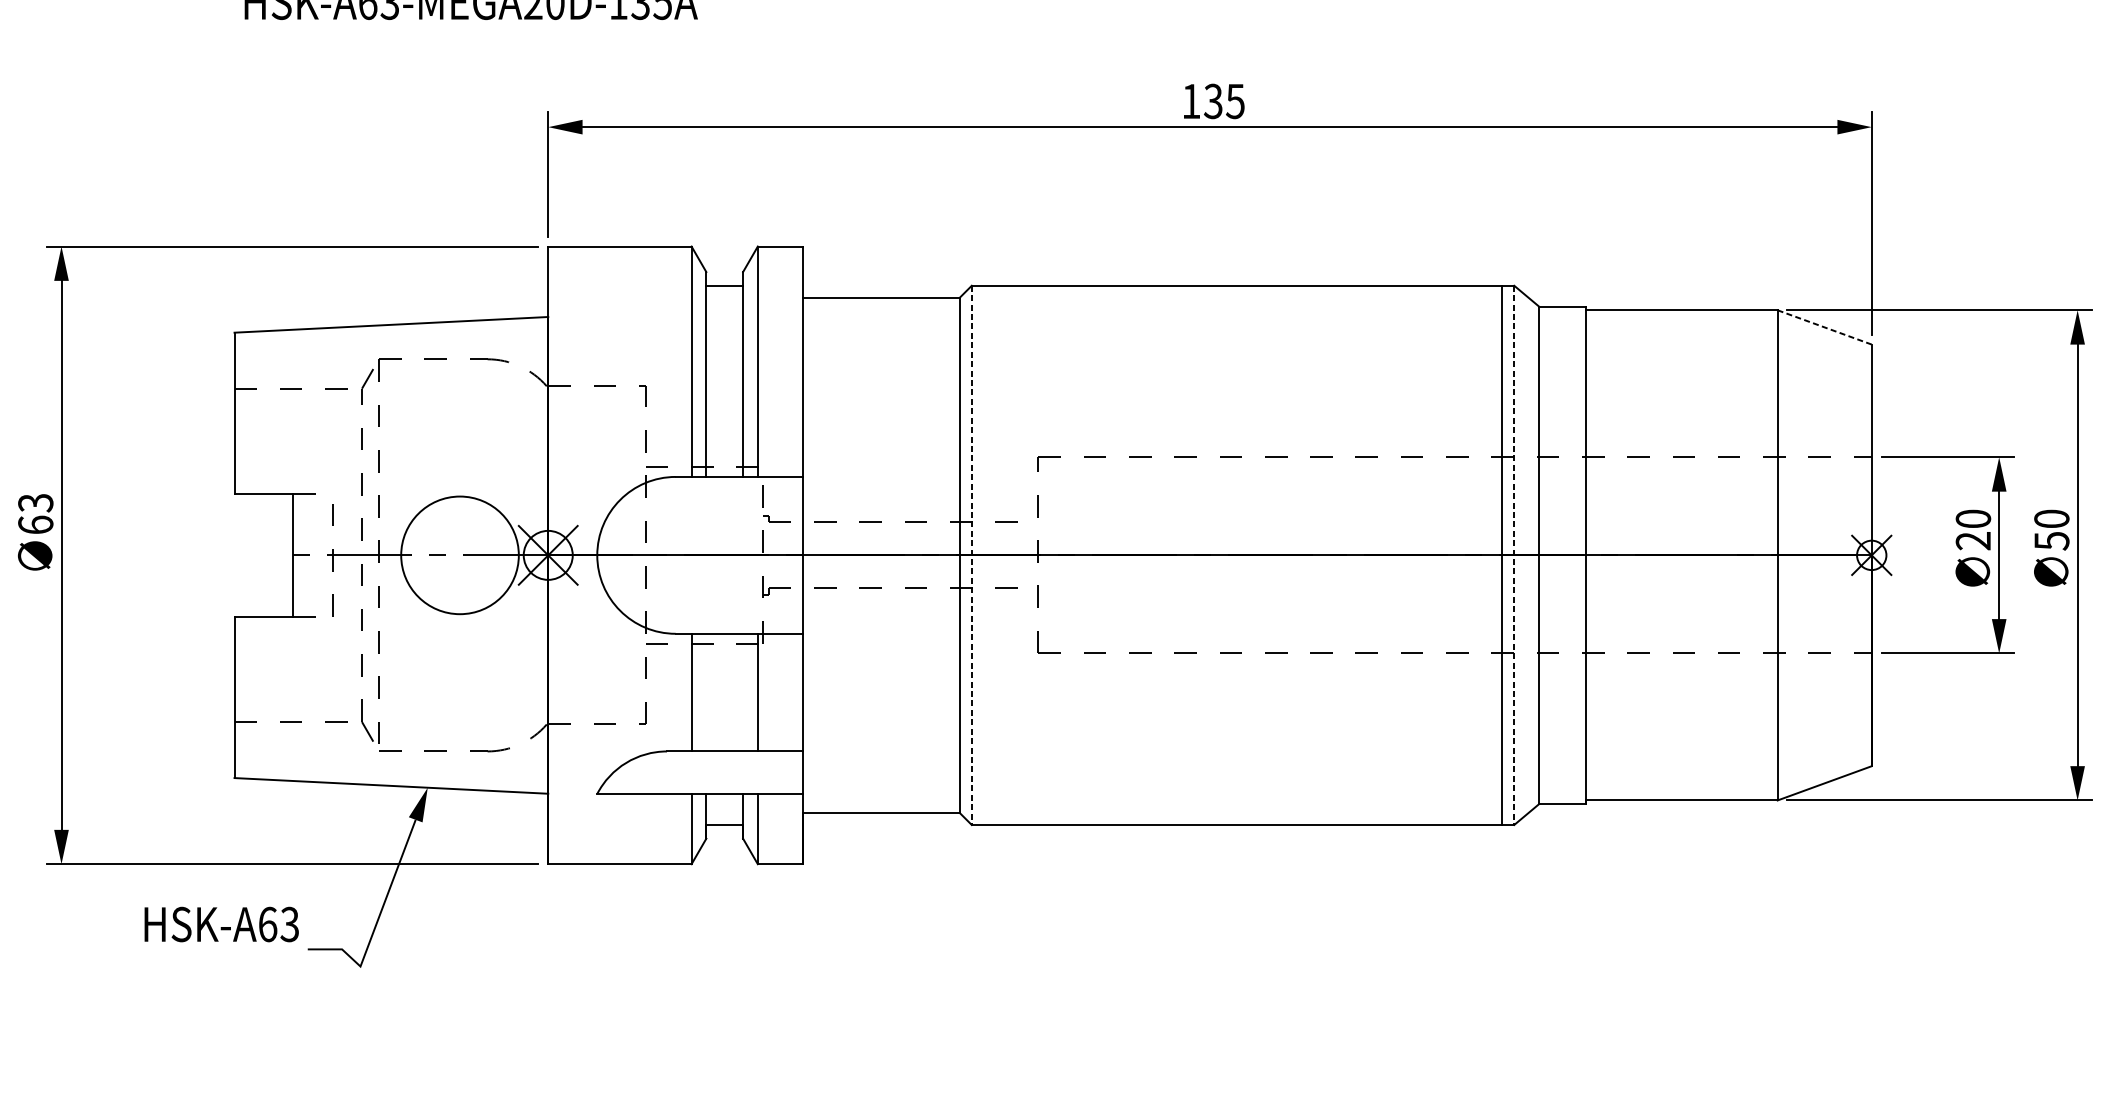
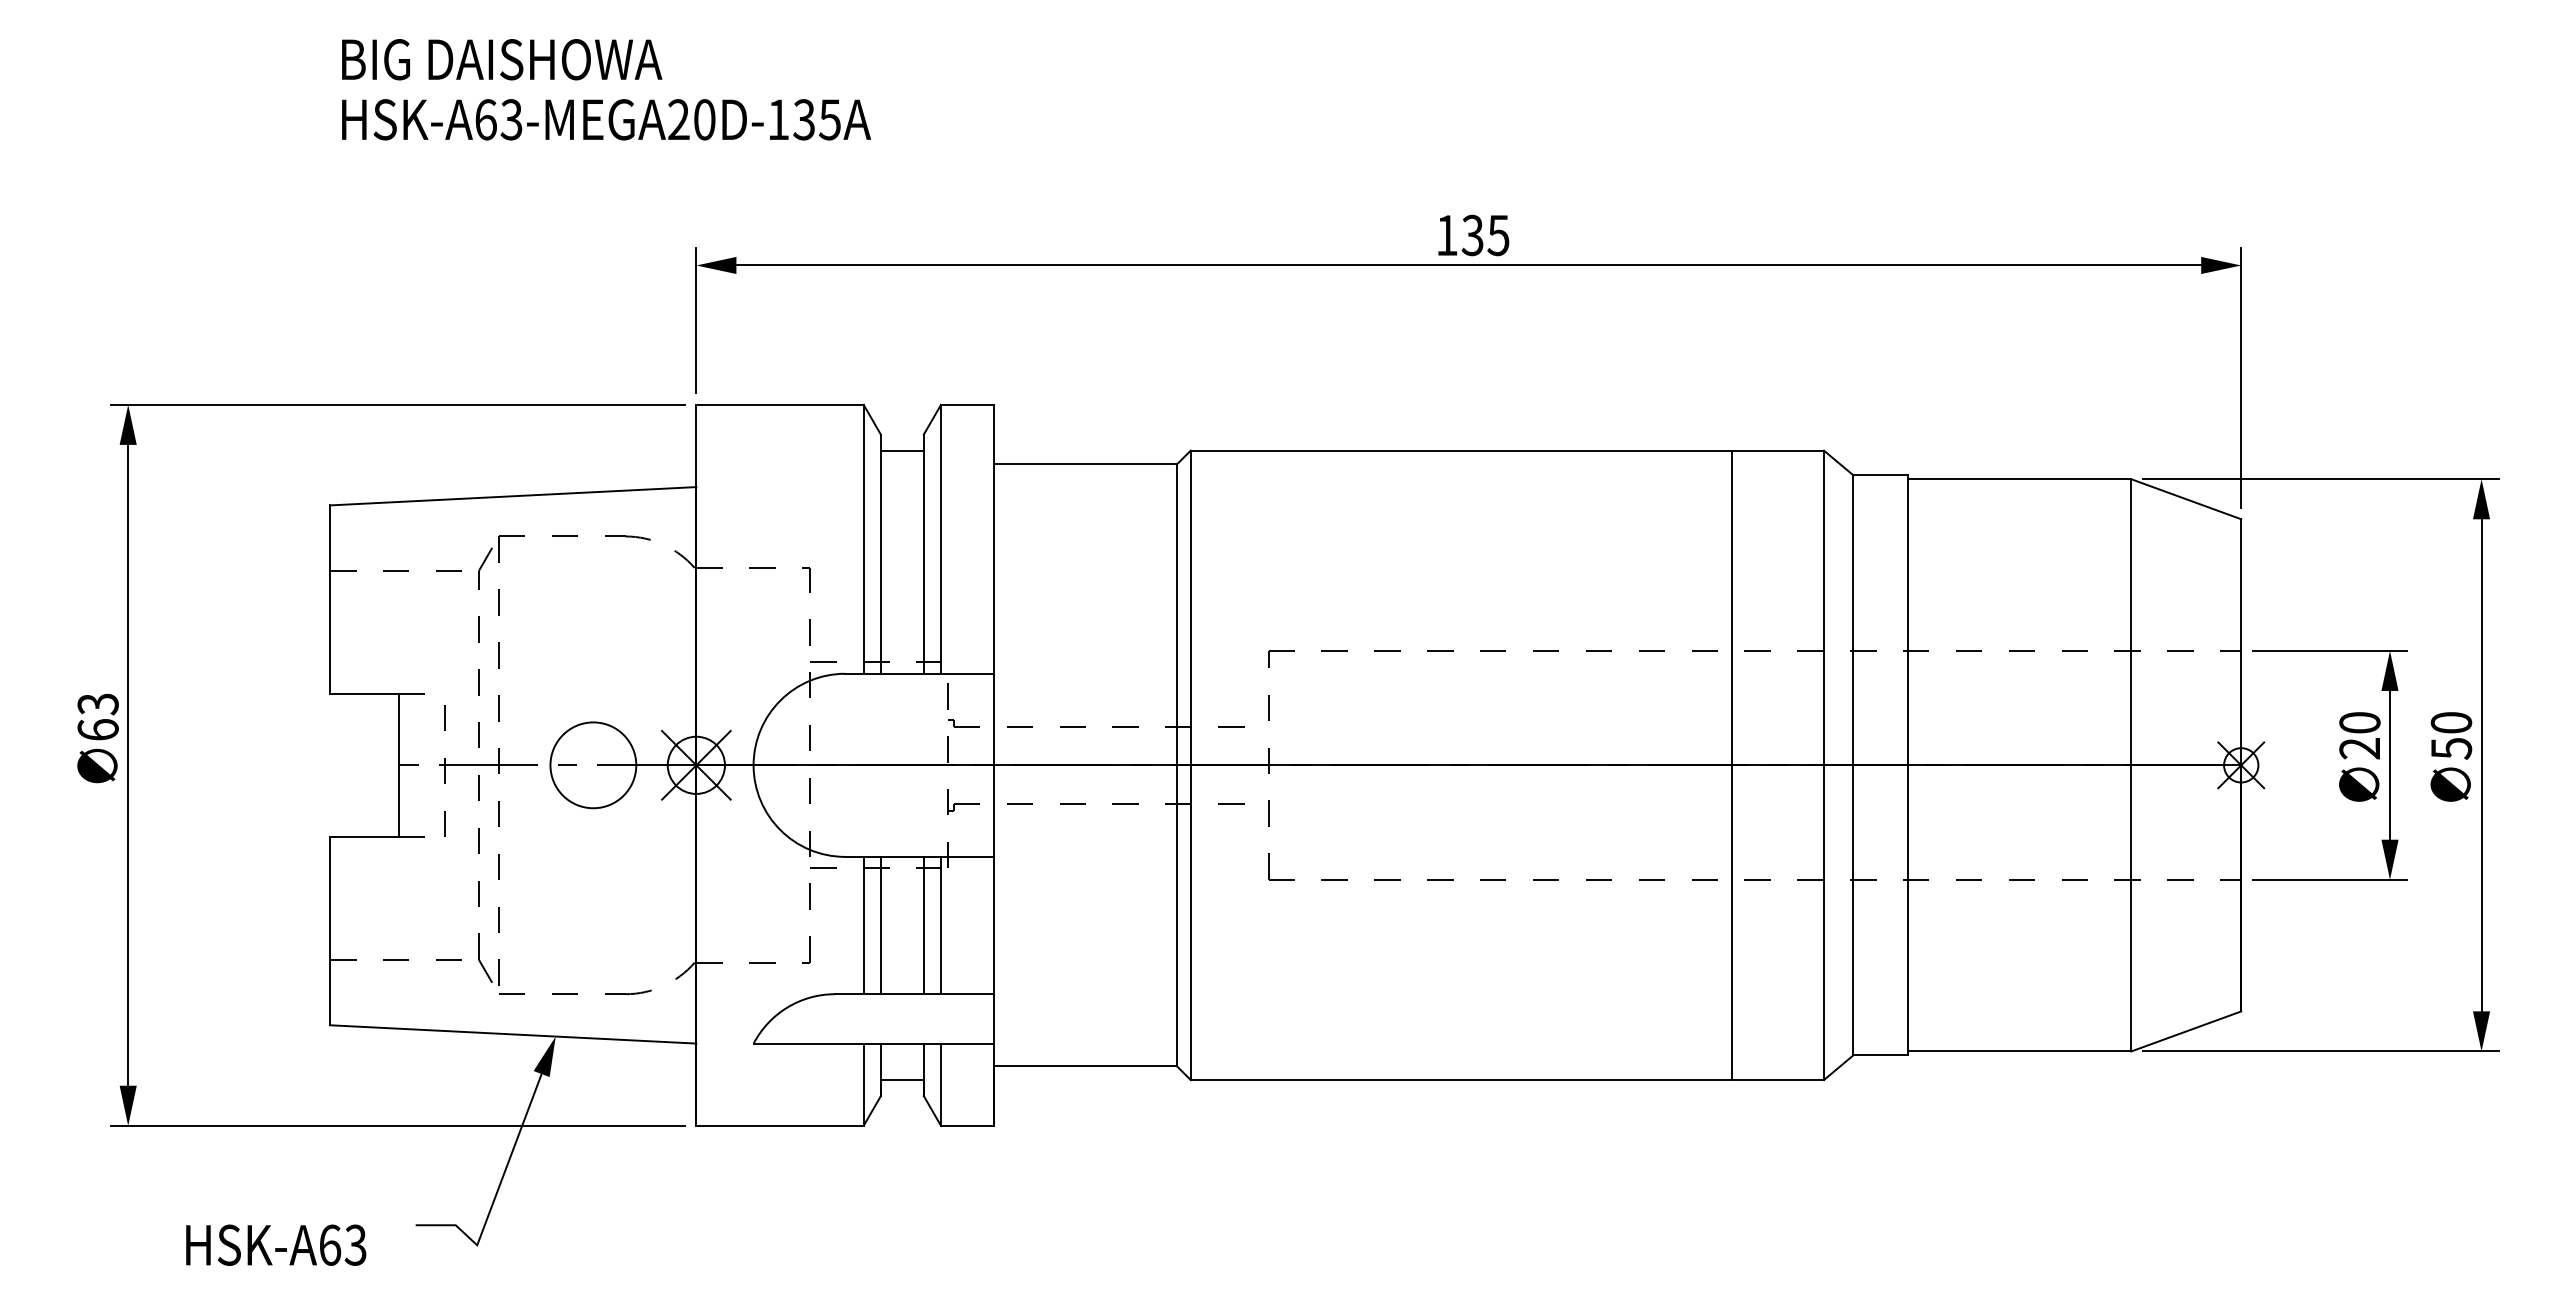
line: (1824, 327) -> (2186, 499), dashed -> solid
circle: (460, 555) -> (593, 765), size x0.62
line: (971, 555) -> (1190, 765), dashed -> solid
line: (1502, 555) -> (1732, 765), moved
line: (1513, 555) -> (1823, 765), dashed -> solid
line: (705, 692) -> (880, 925), added
line: (742, 692) -> (923, 925), added
text: (221, 923) -> (276, 1244), moved

